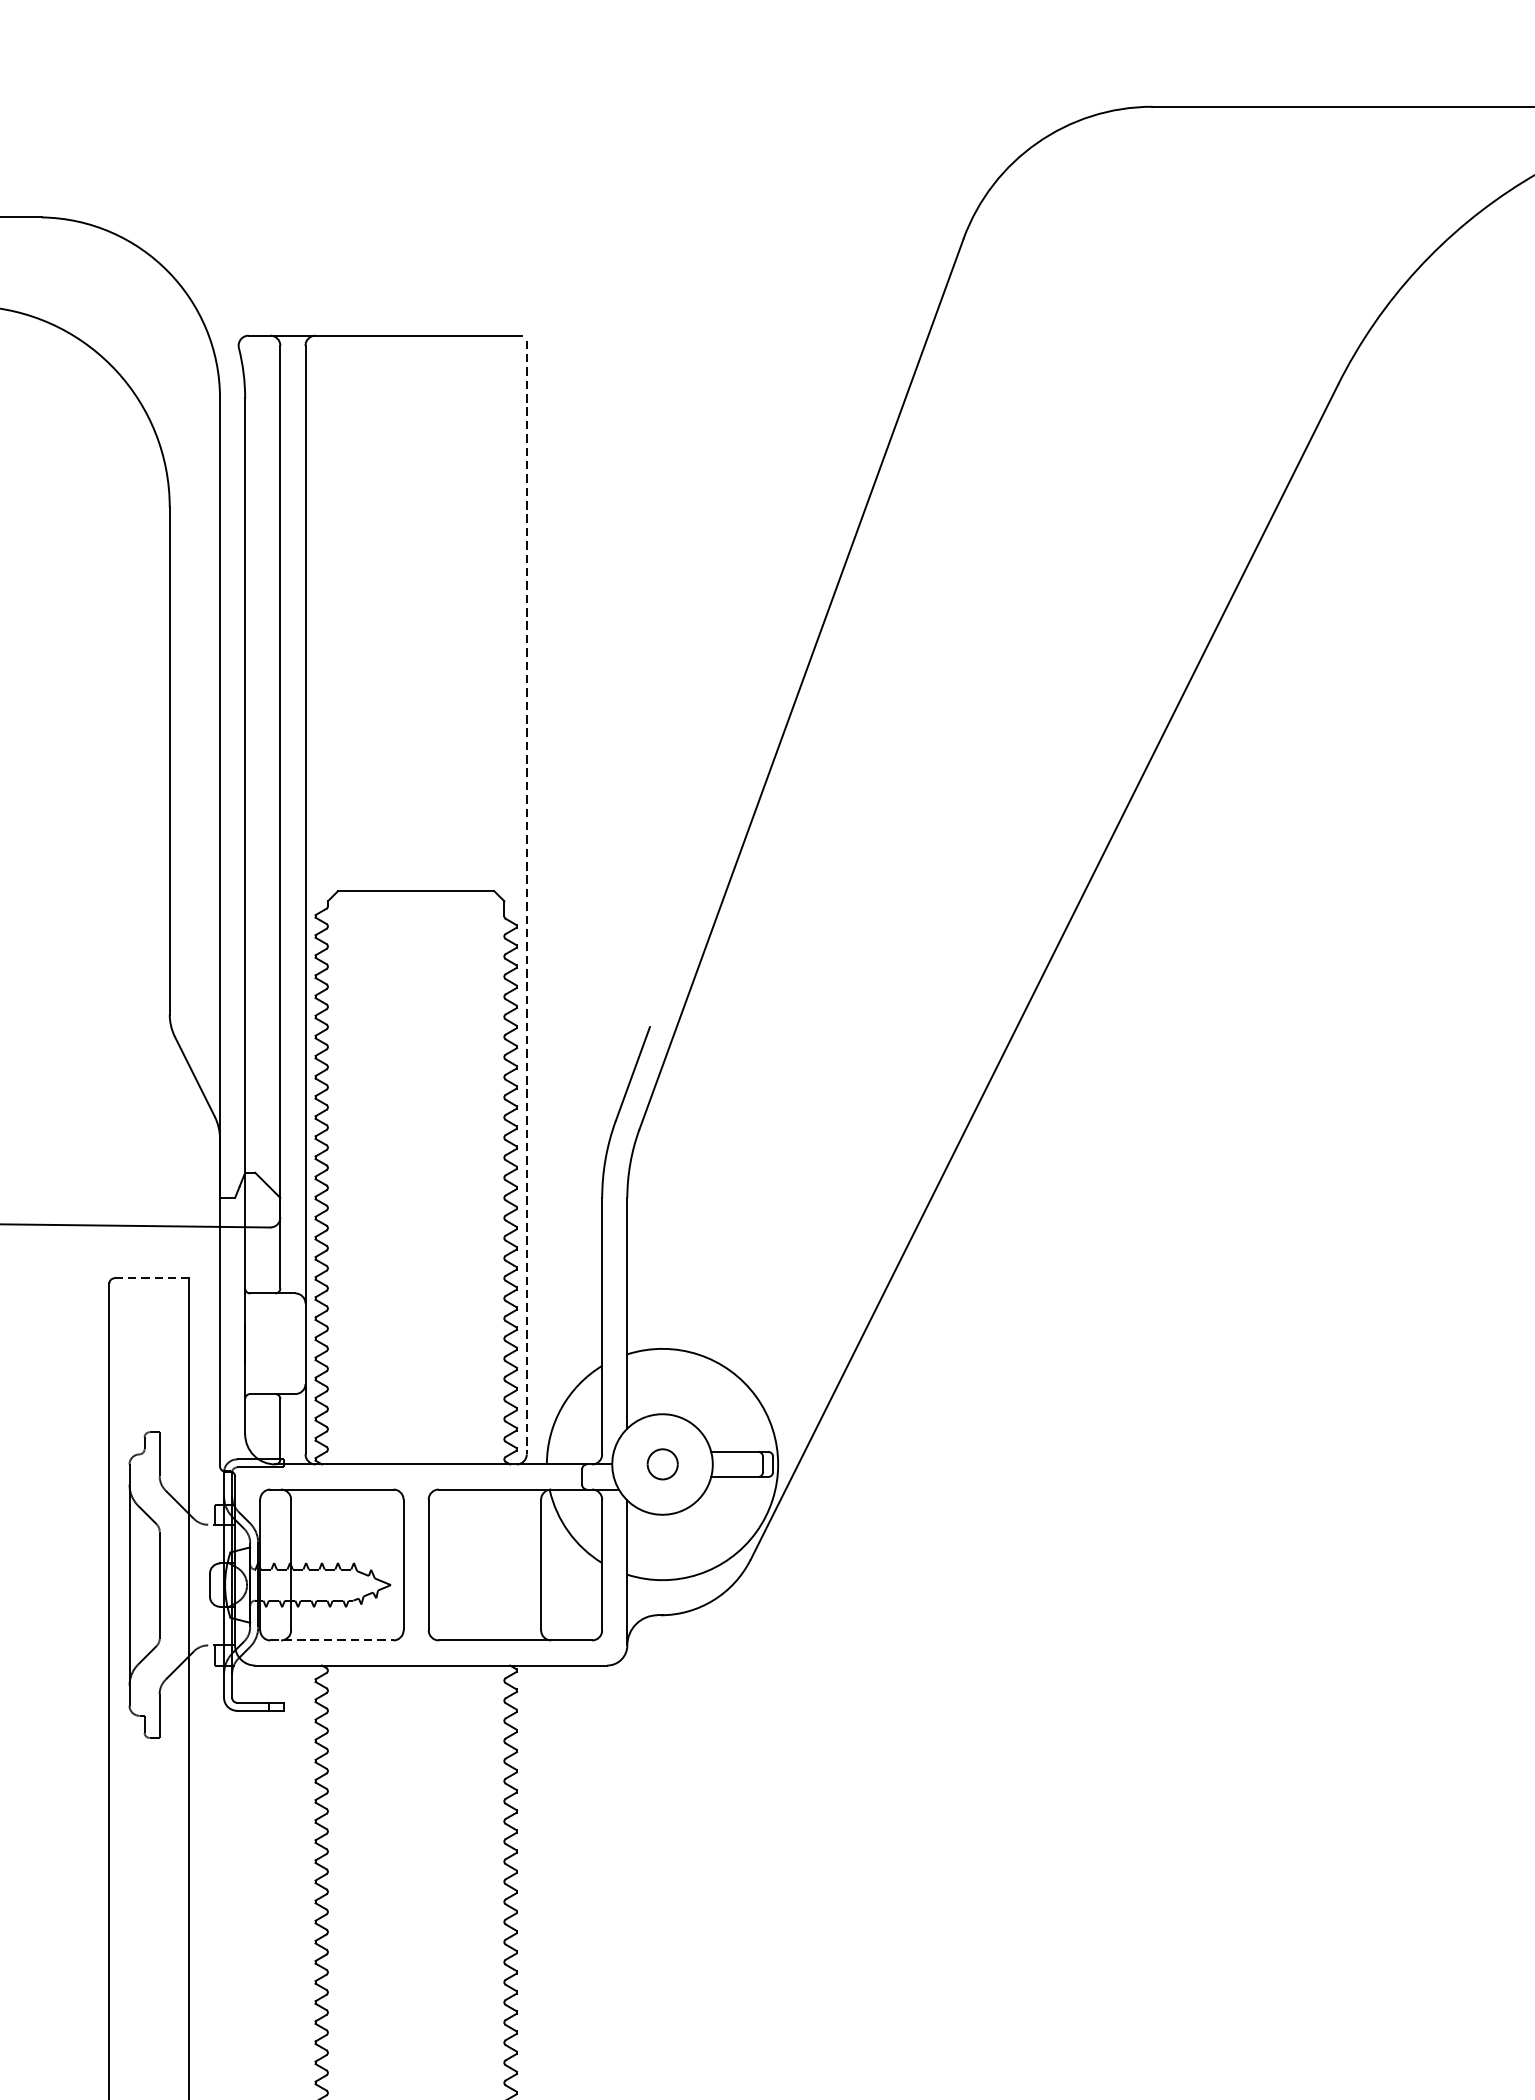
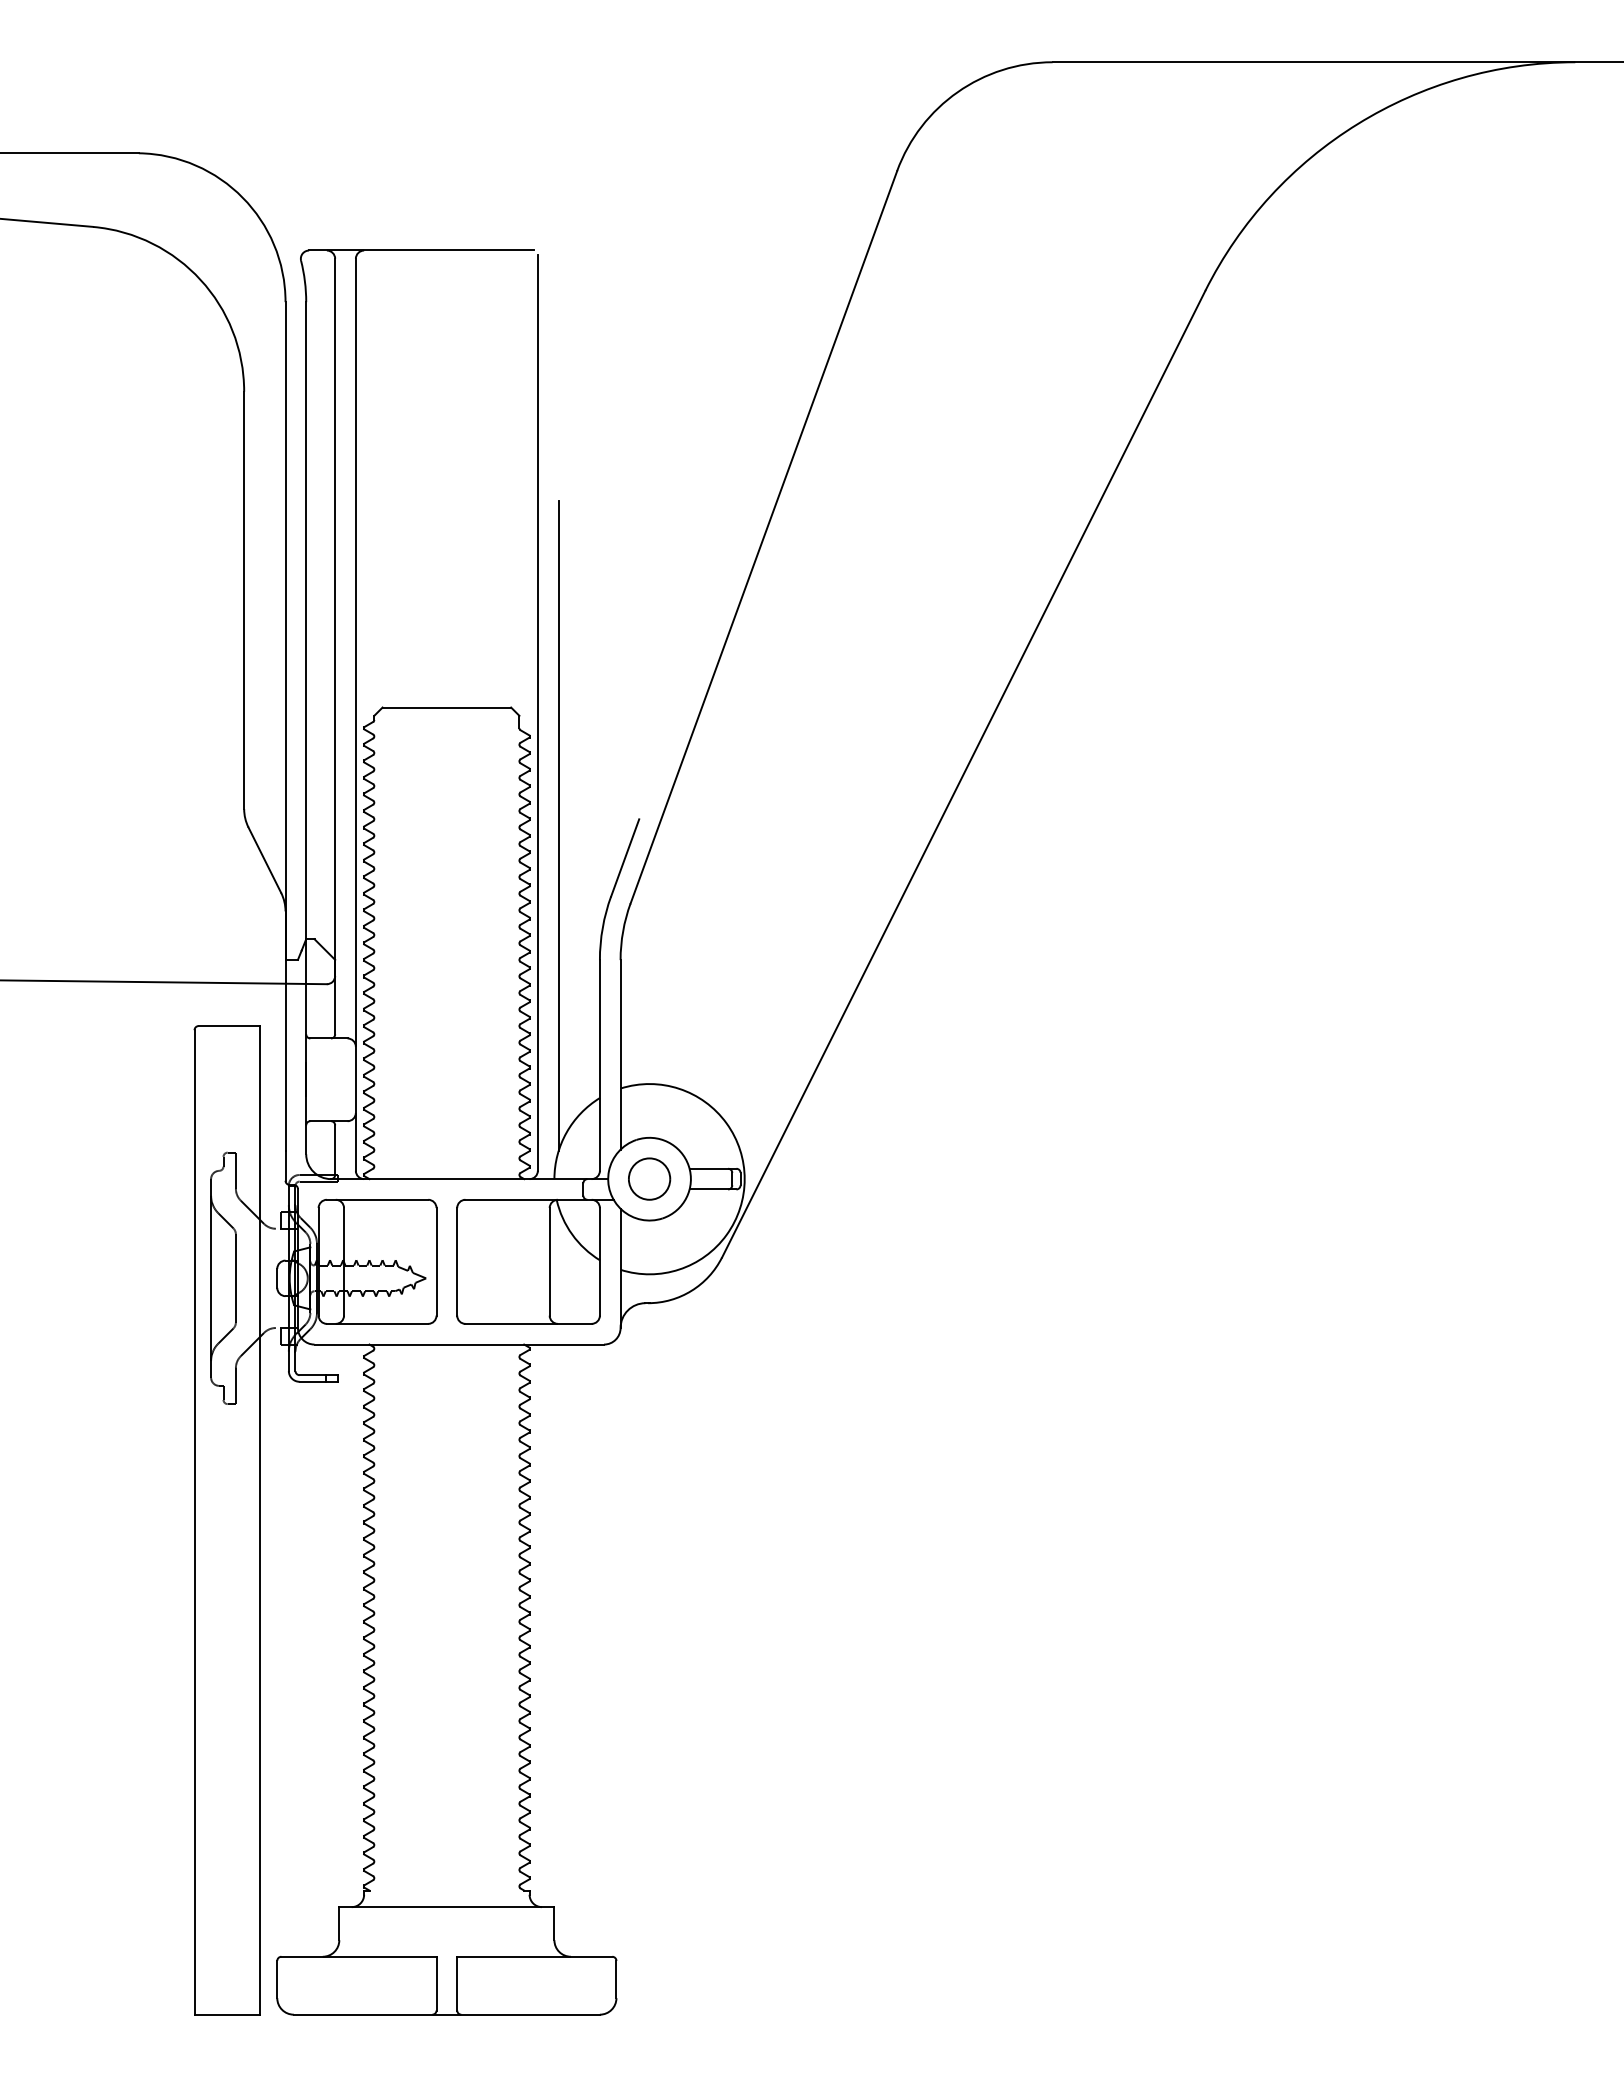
line: (526, 898) -> (537, 713), dashed -> solid
line: (551, 1034) -> (558, 825), added
line: (151, 1278) -> (229, 1026), dashed -> solid
part: (662, 1463) -> (649, 1178), size x1.67
line: (331, 1639) -> (377, 1323), dashed -> solid

